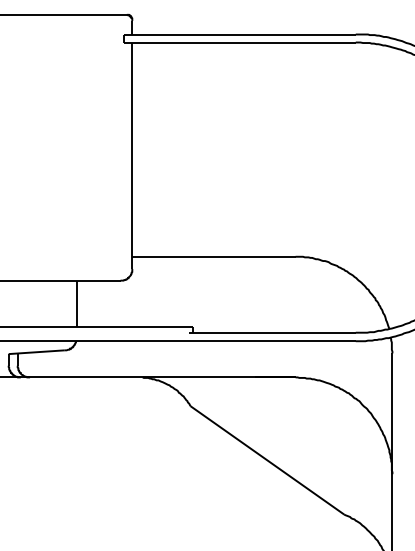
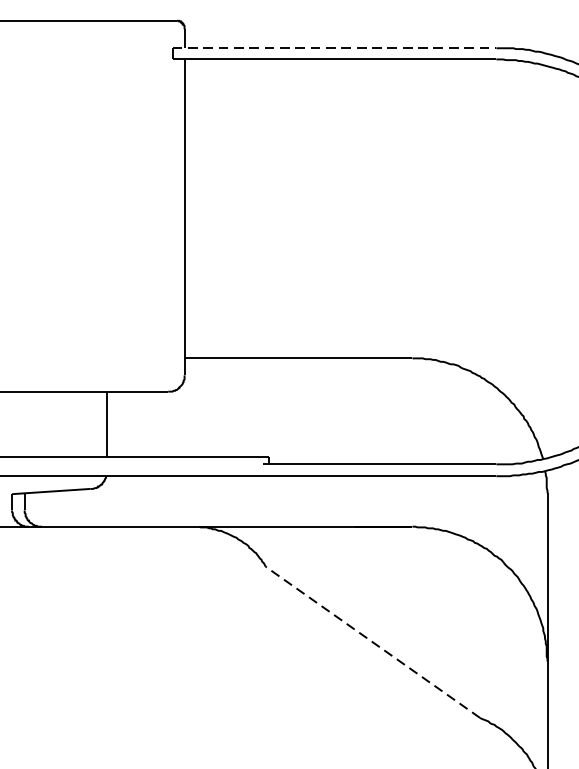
line: (240, 34) -> (335, 48), solid -> dashed
line: (266, 460) -> (371, 642), solid -> dashed

